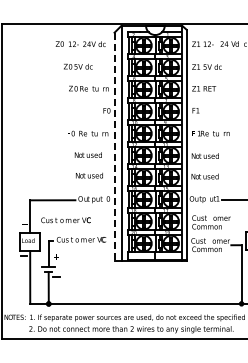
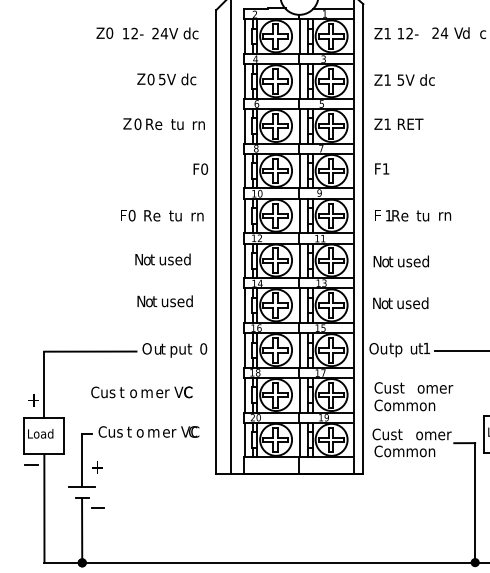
text: (78, 66) -> (167, 78), moved
line: (114, 146) -> (216, 241), dashed -> solid
text: (65, 220) -> (140, 392), moved

